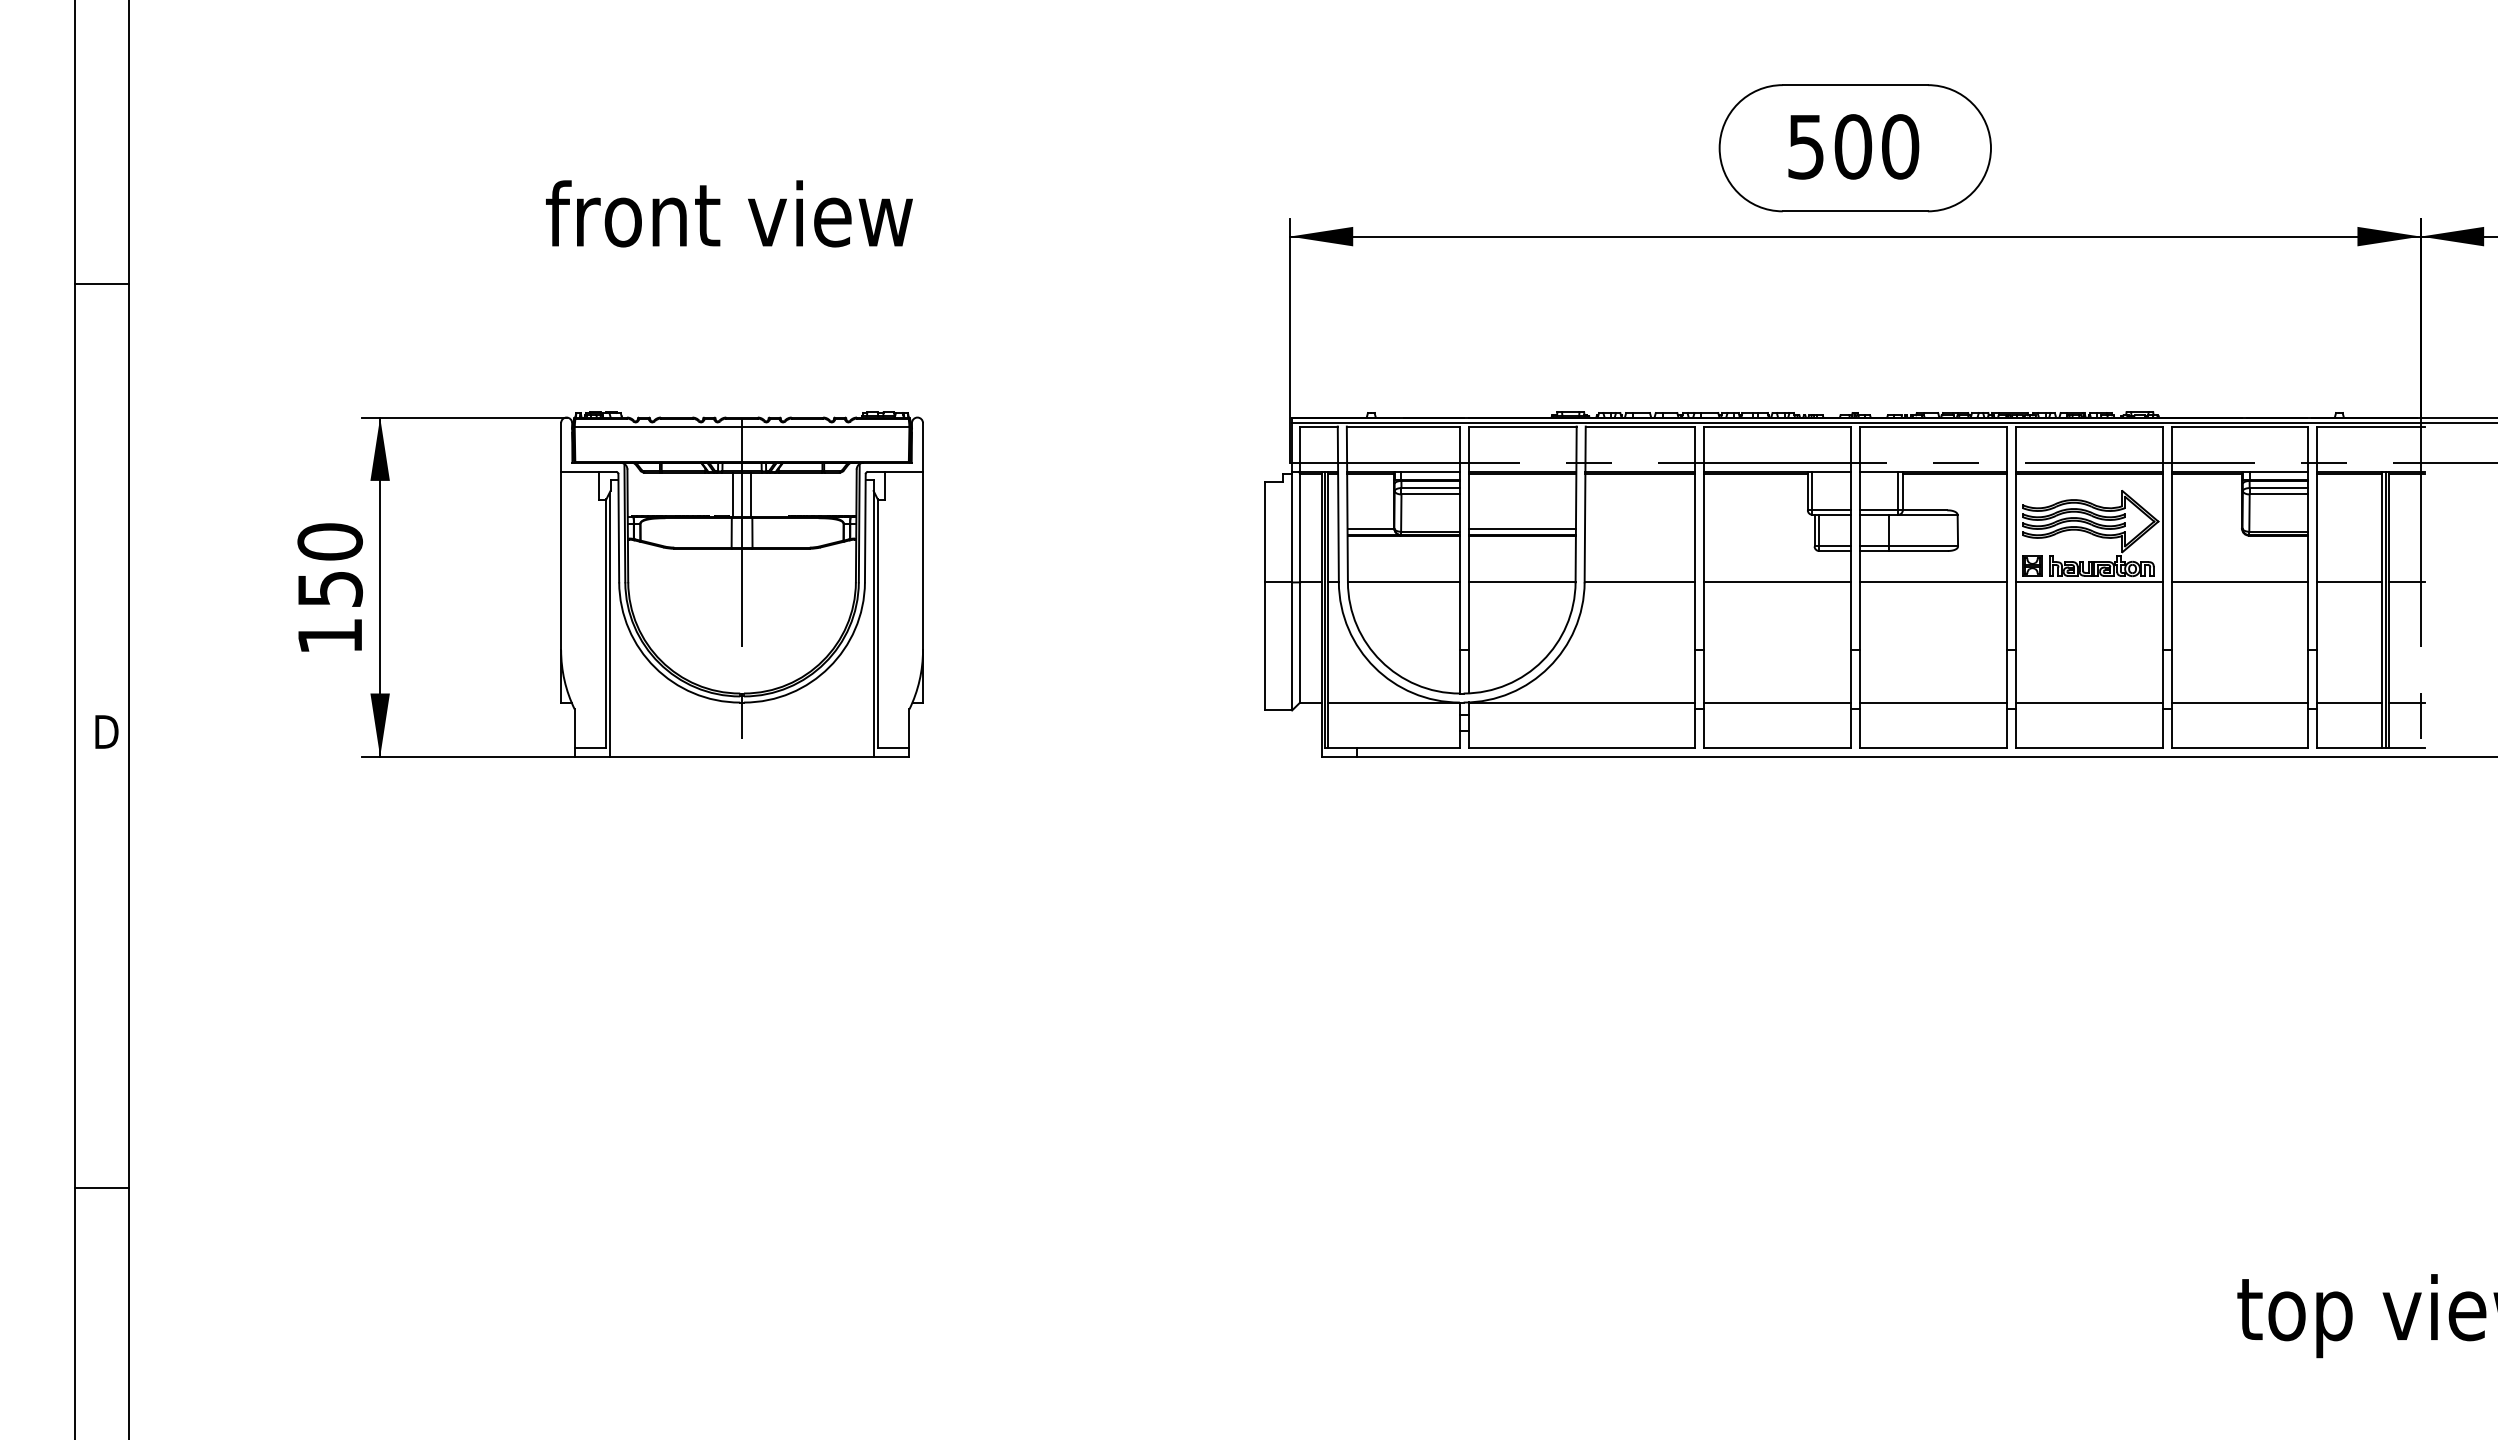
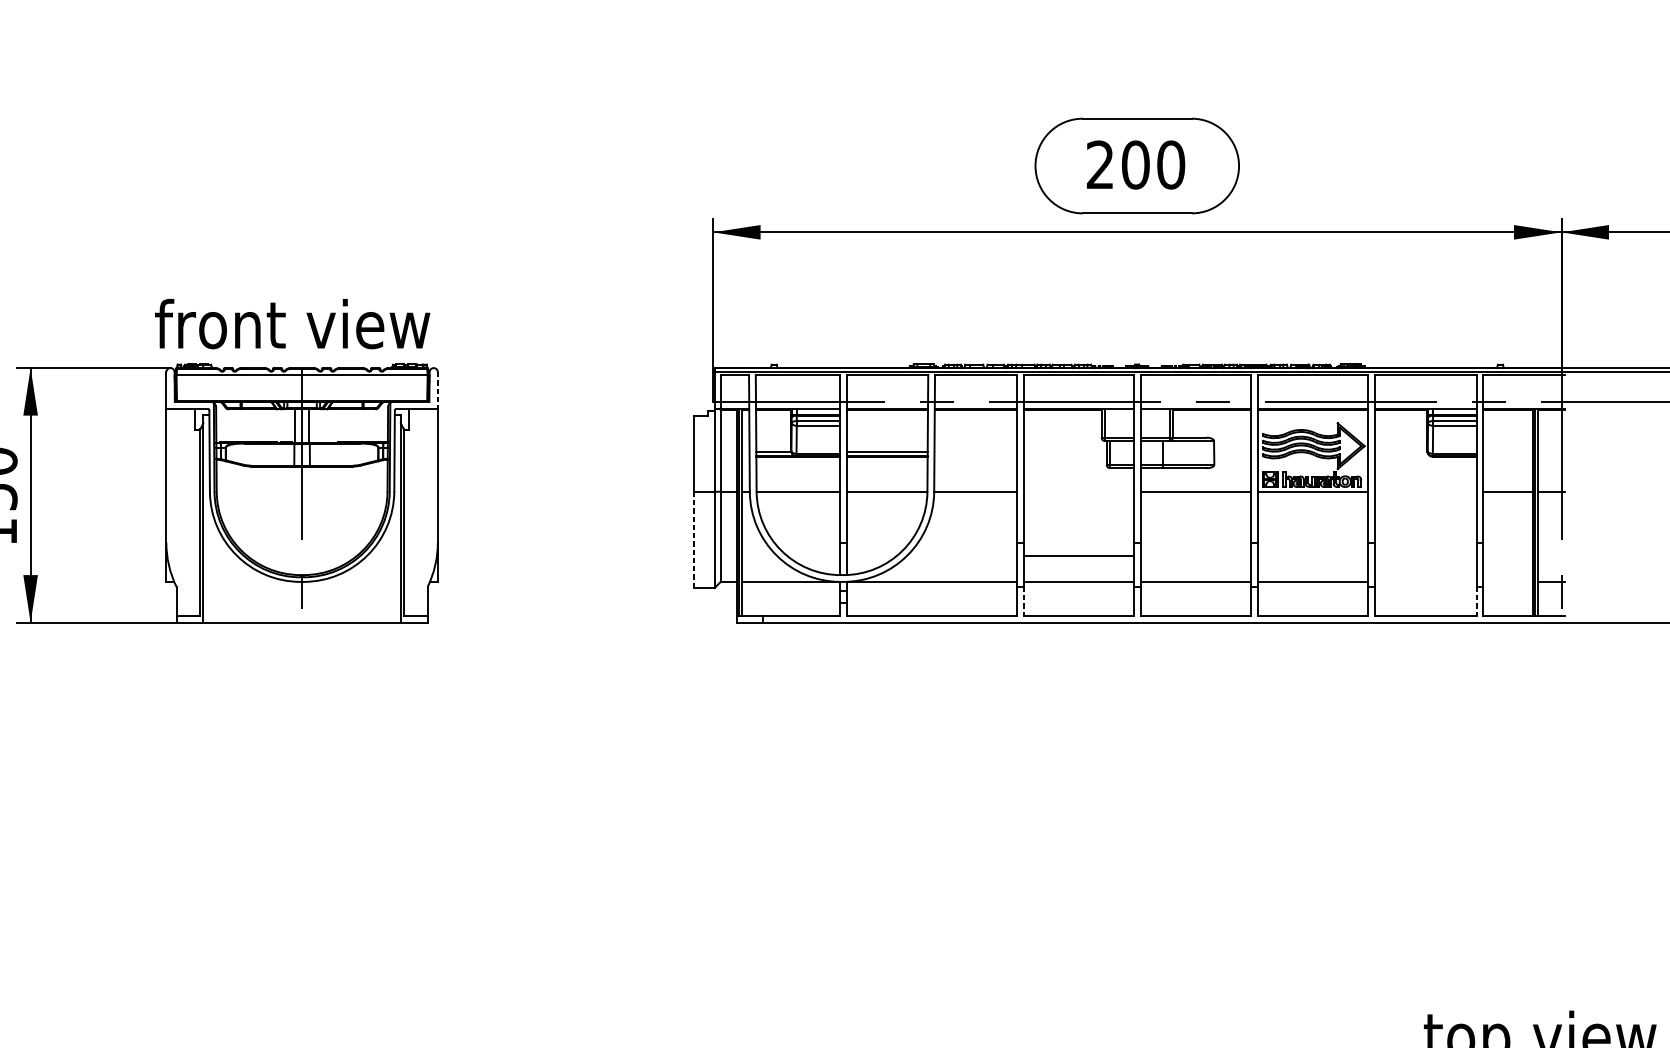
text: (1805, 146) -> (1099, 164), 500 -> 200
text: (729, 213) -> (292, 323), moved
line: (923, 447) -> (438, 390), solid -> dashed
line: (1776, 582) -> (1078, 555), moved
line: (2239, 582) -> (1425, 491), removed
line: (1264, 645) -> (694, 539), solid -> dashed
line: (2239, 702) -> (1425, 581), removed
line: (2349, 702) -> (1508, 581), removed
line: (1703, 729) -> (1023, 602), solid -> dashed
line: (2307, 729) -> (1476, 602), solid -> dashed

